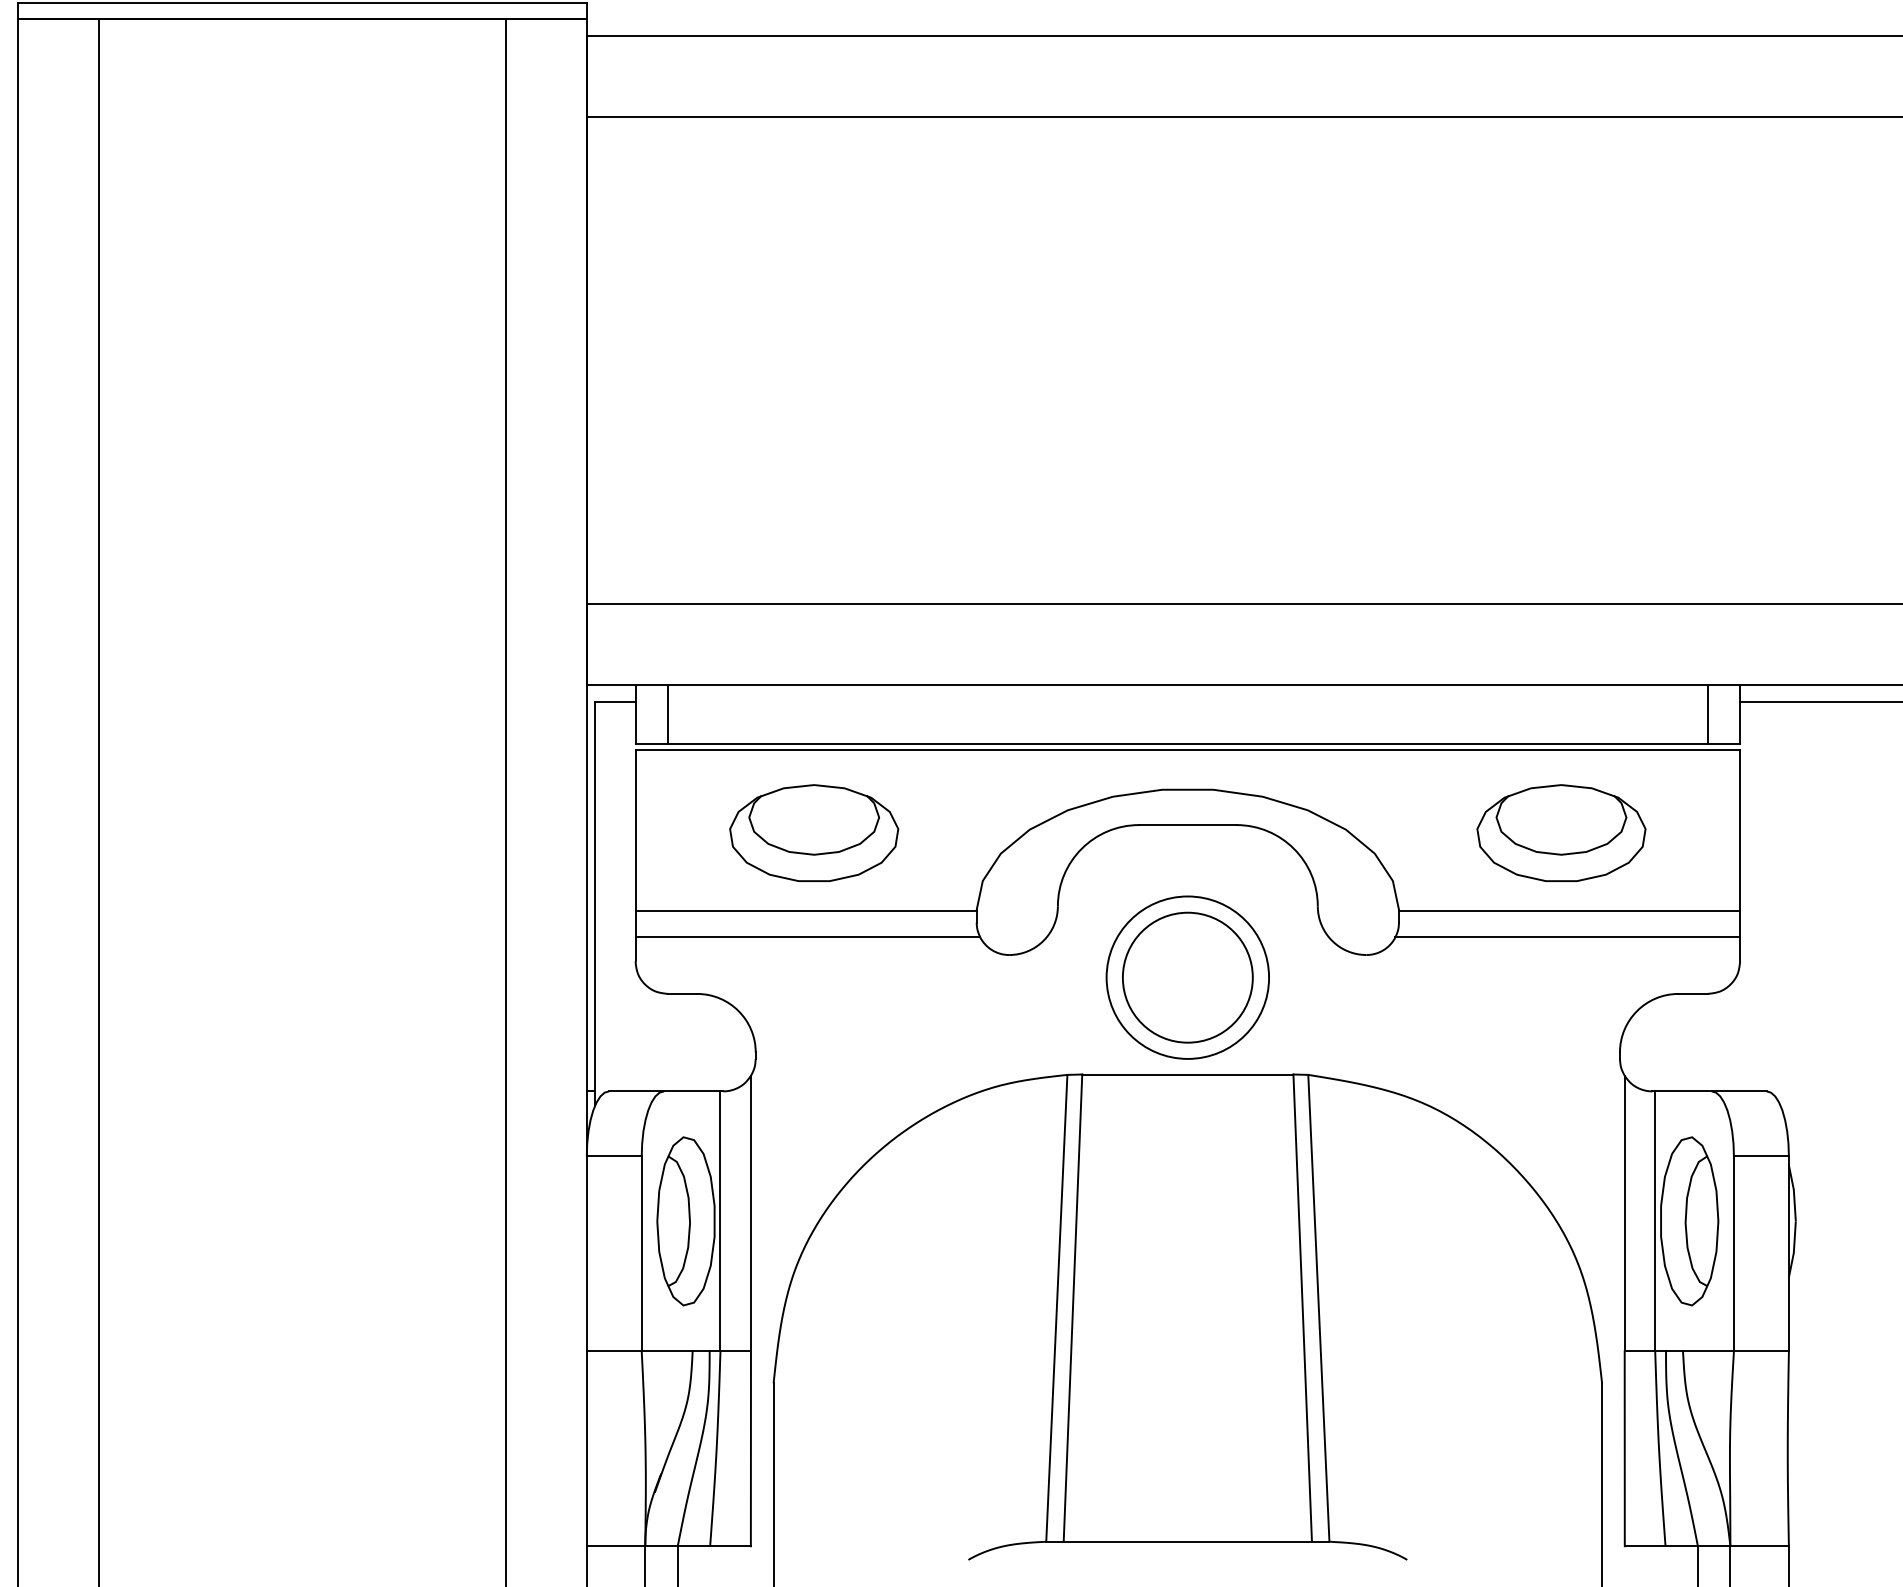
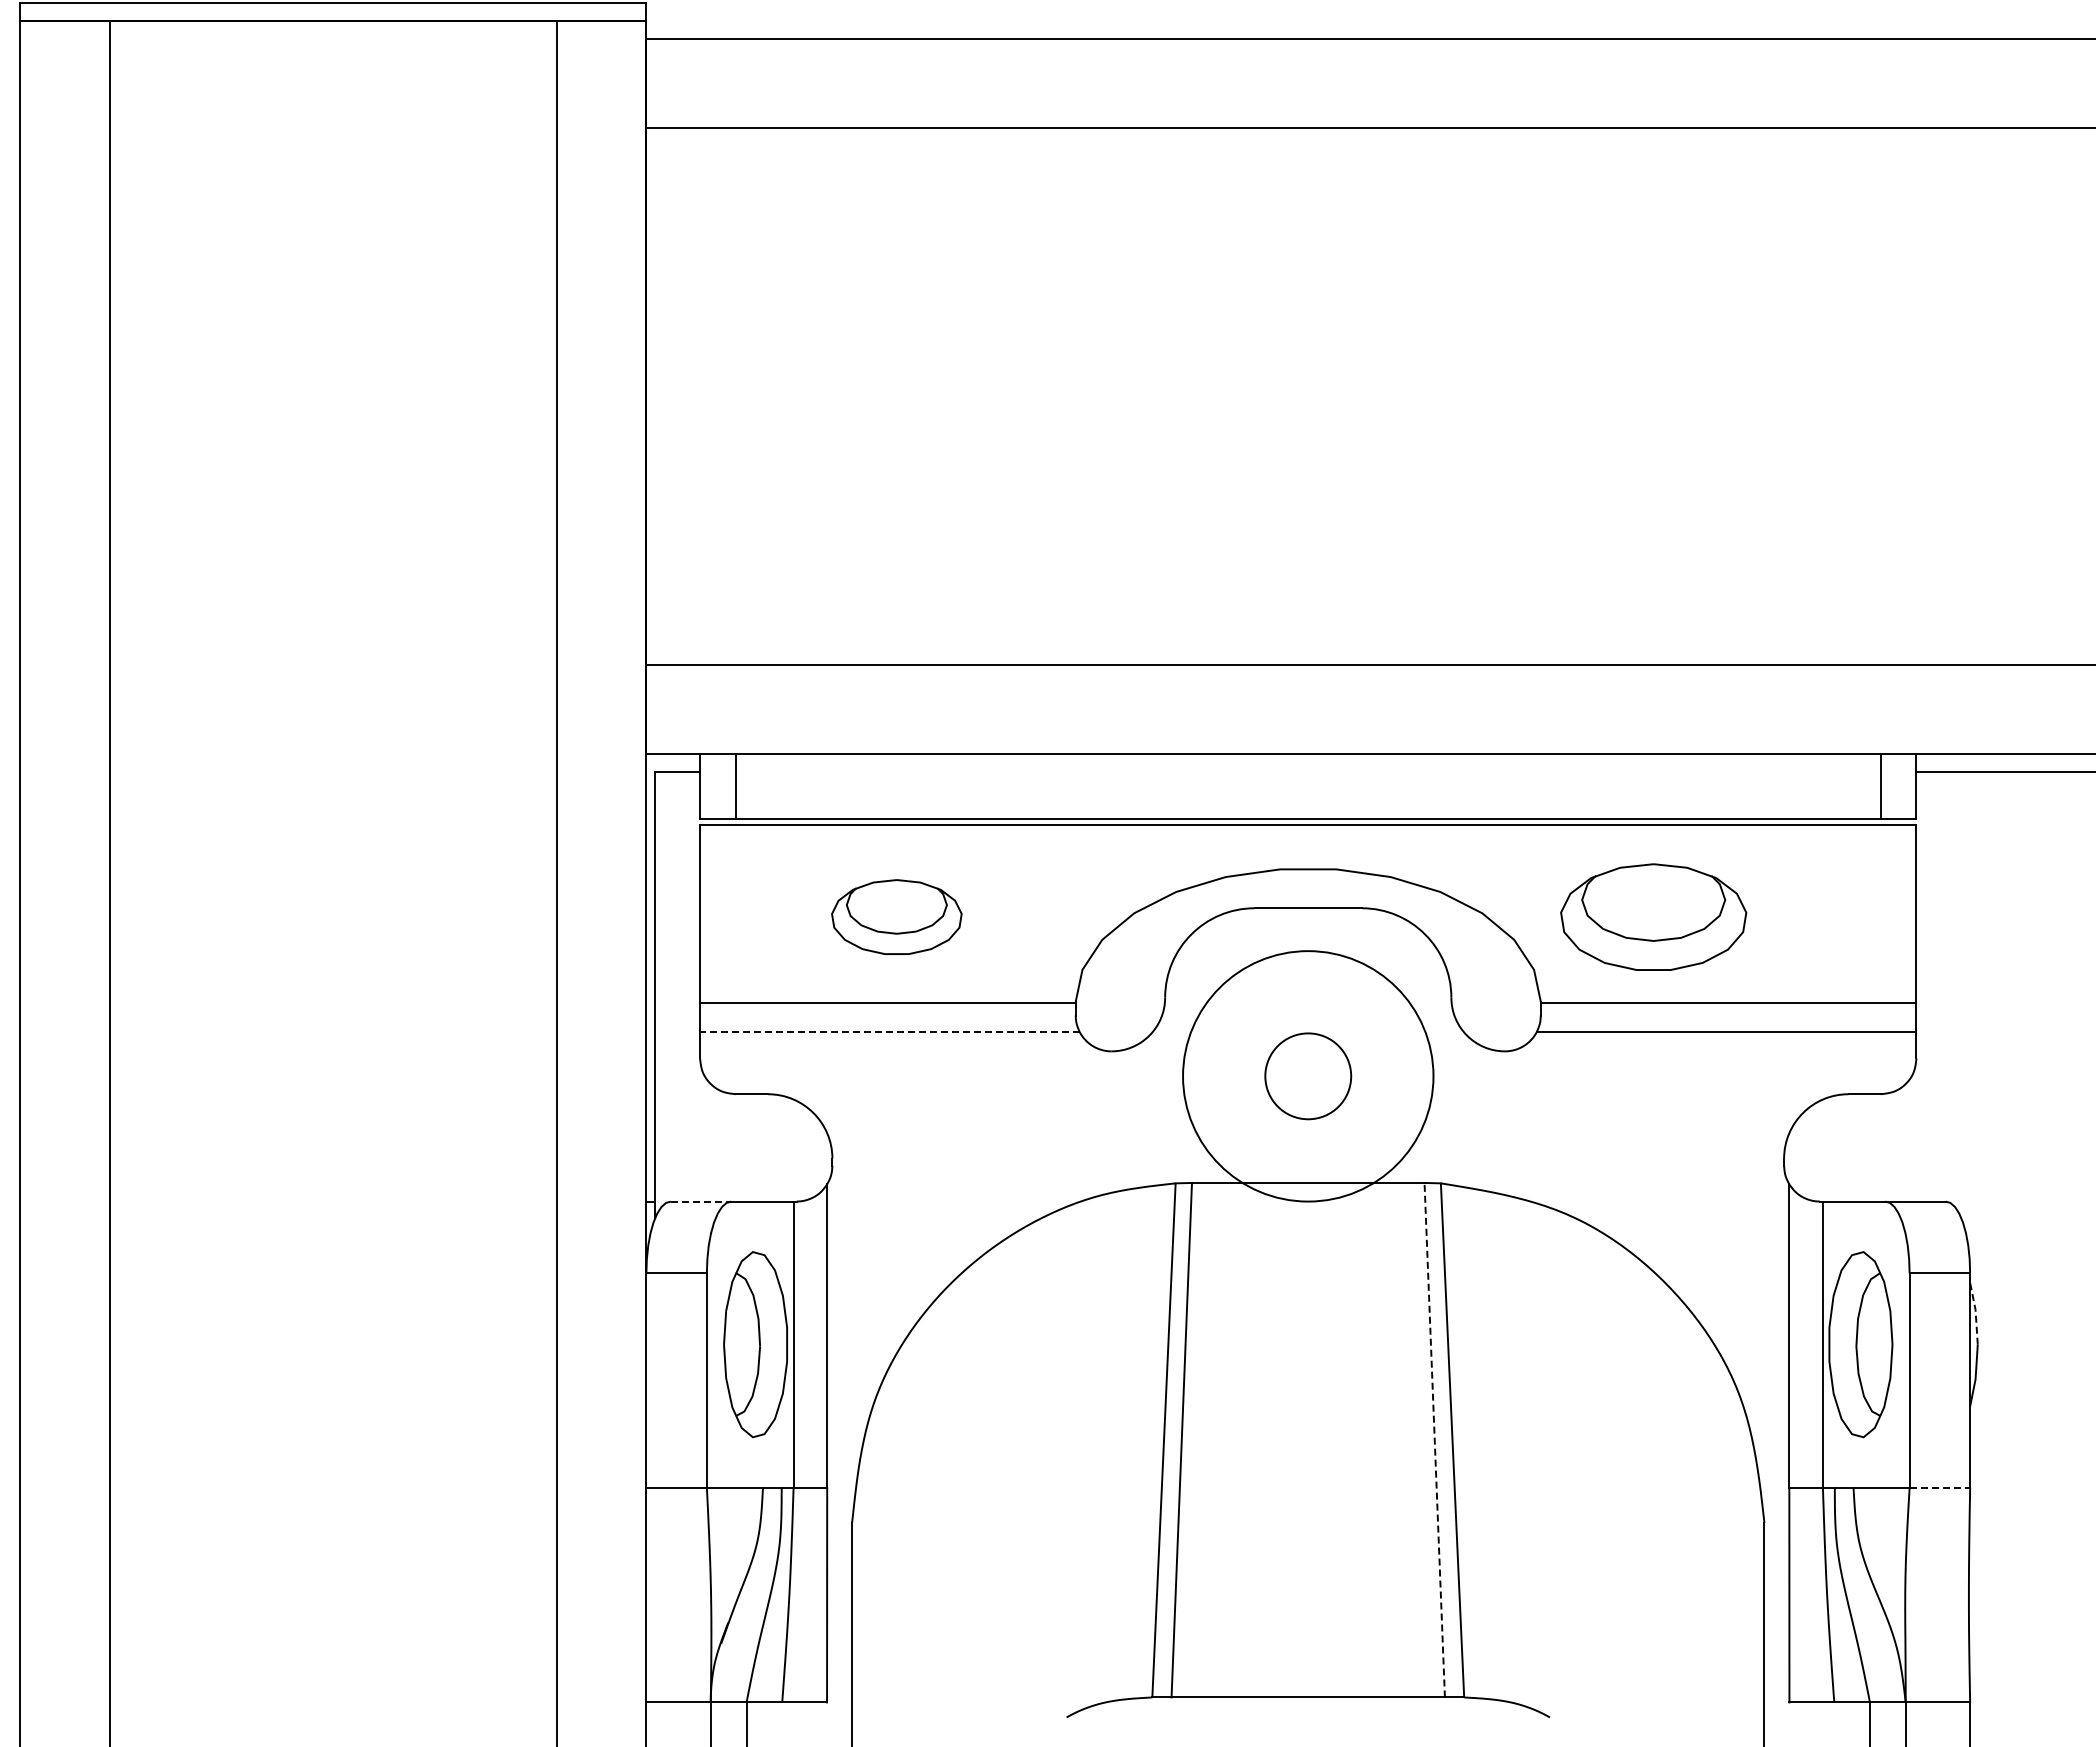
part: (813, 832) -> (896, 916), size x0.7
part: (1561, 832) -> (1653, 916), moved
line: (807, 936) -> (889, 1031), solid -> dashed
circle: (1187, 976) -> (1307, 1075), size x0.6
circle: (1187, 976) -> (1307, 1075), size x1.4
line: (636, 1091) -> (701, 1201), solid -> dashed
line: (1793, 1192) -> (1975, 1312), solid -> dashed
line: (1302, 1307) -> (1434, 1439), solid -> dashed
line: (1761, 1351) -> (1940, 1487), solid -> dashed

